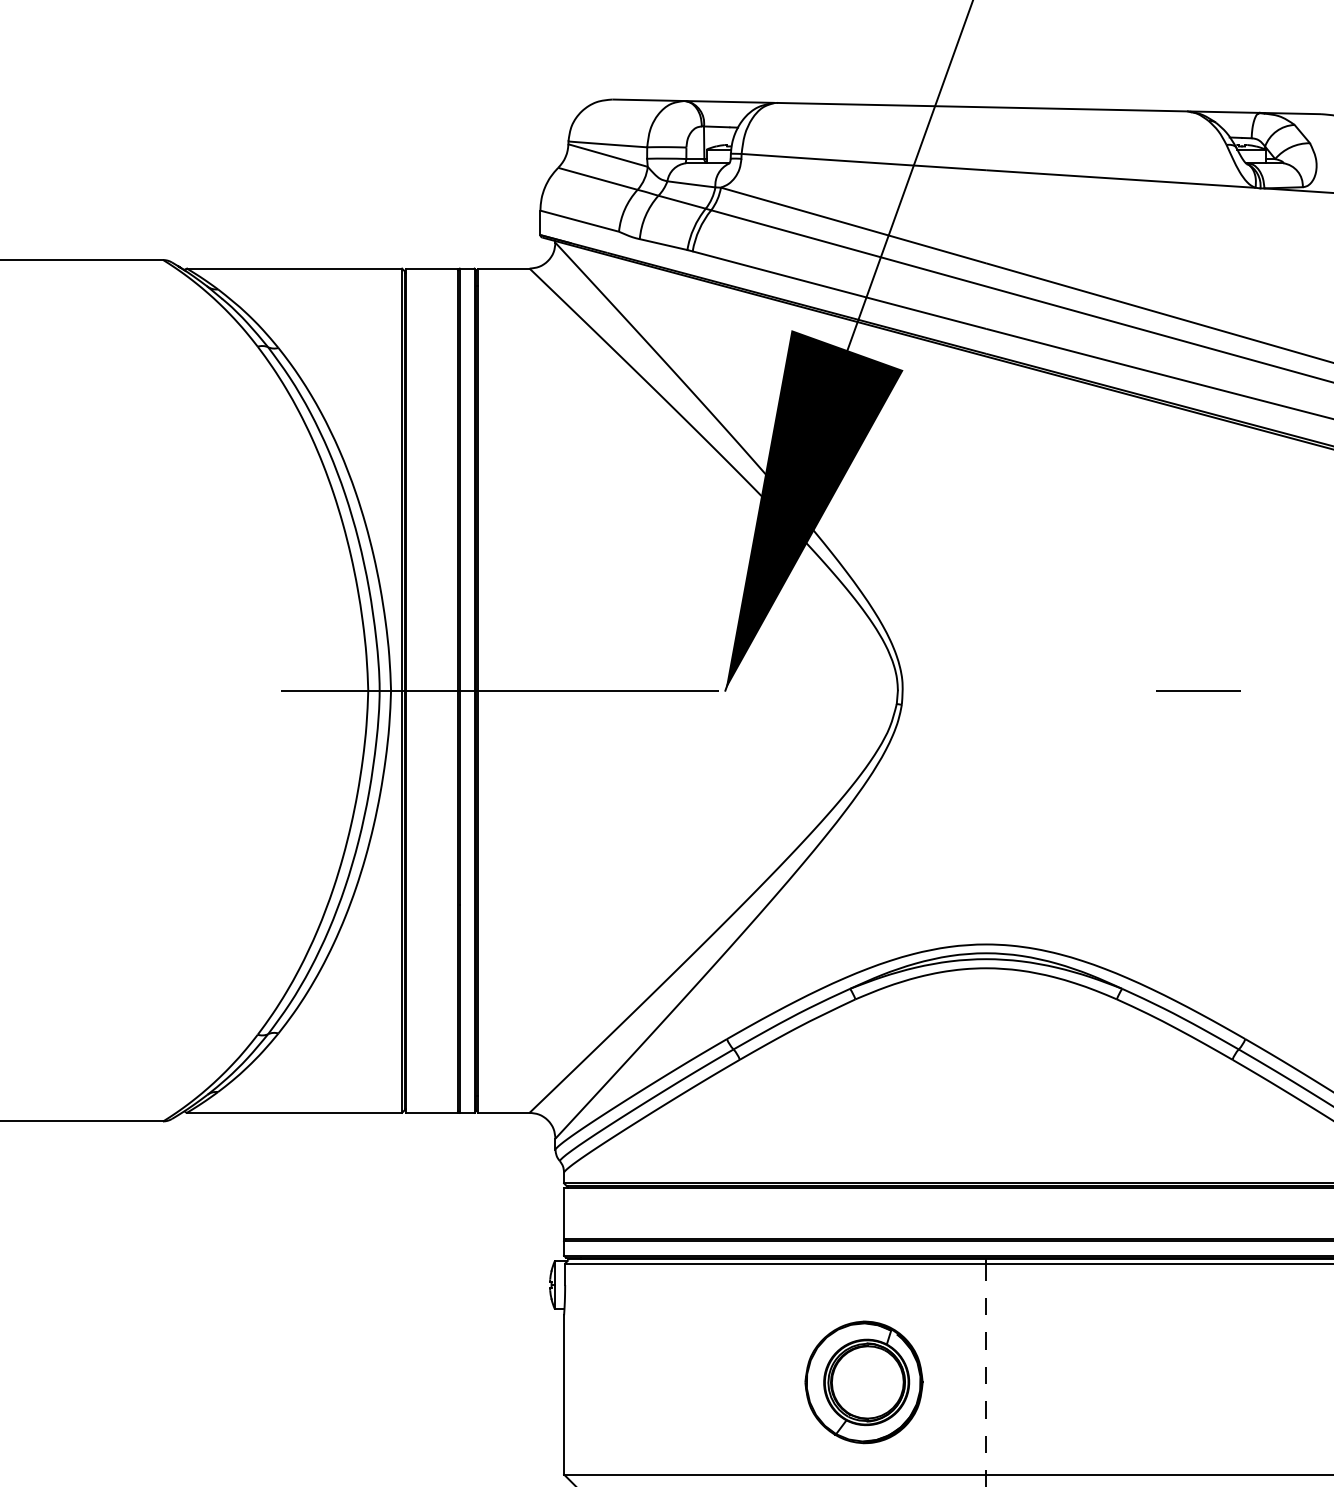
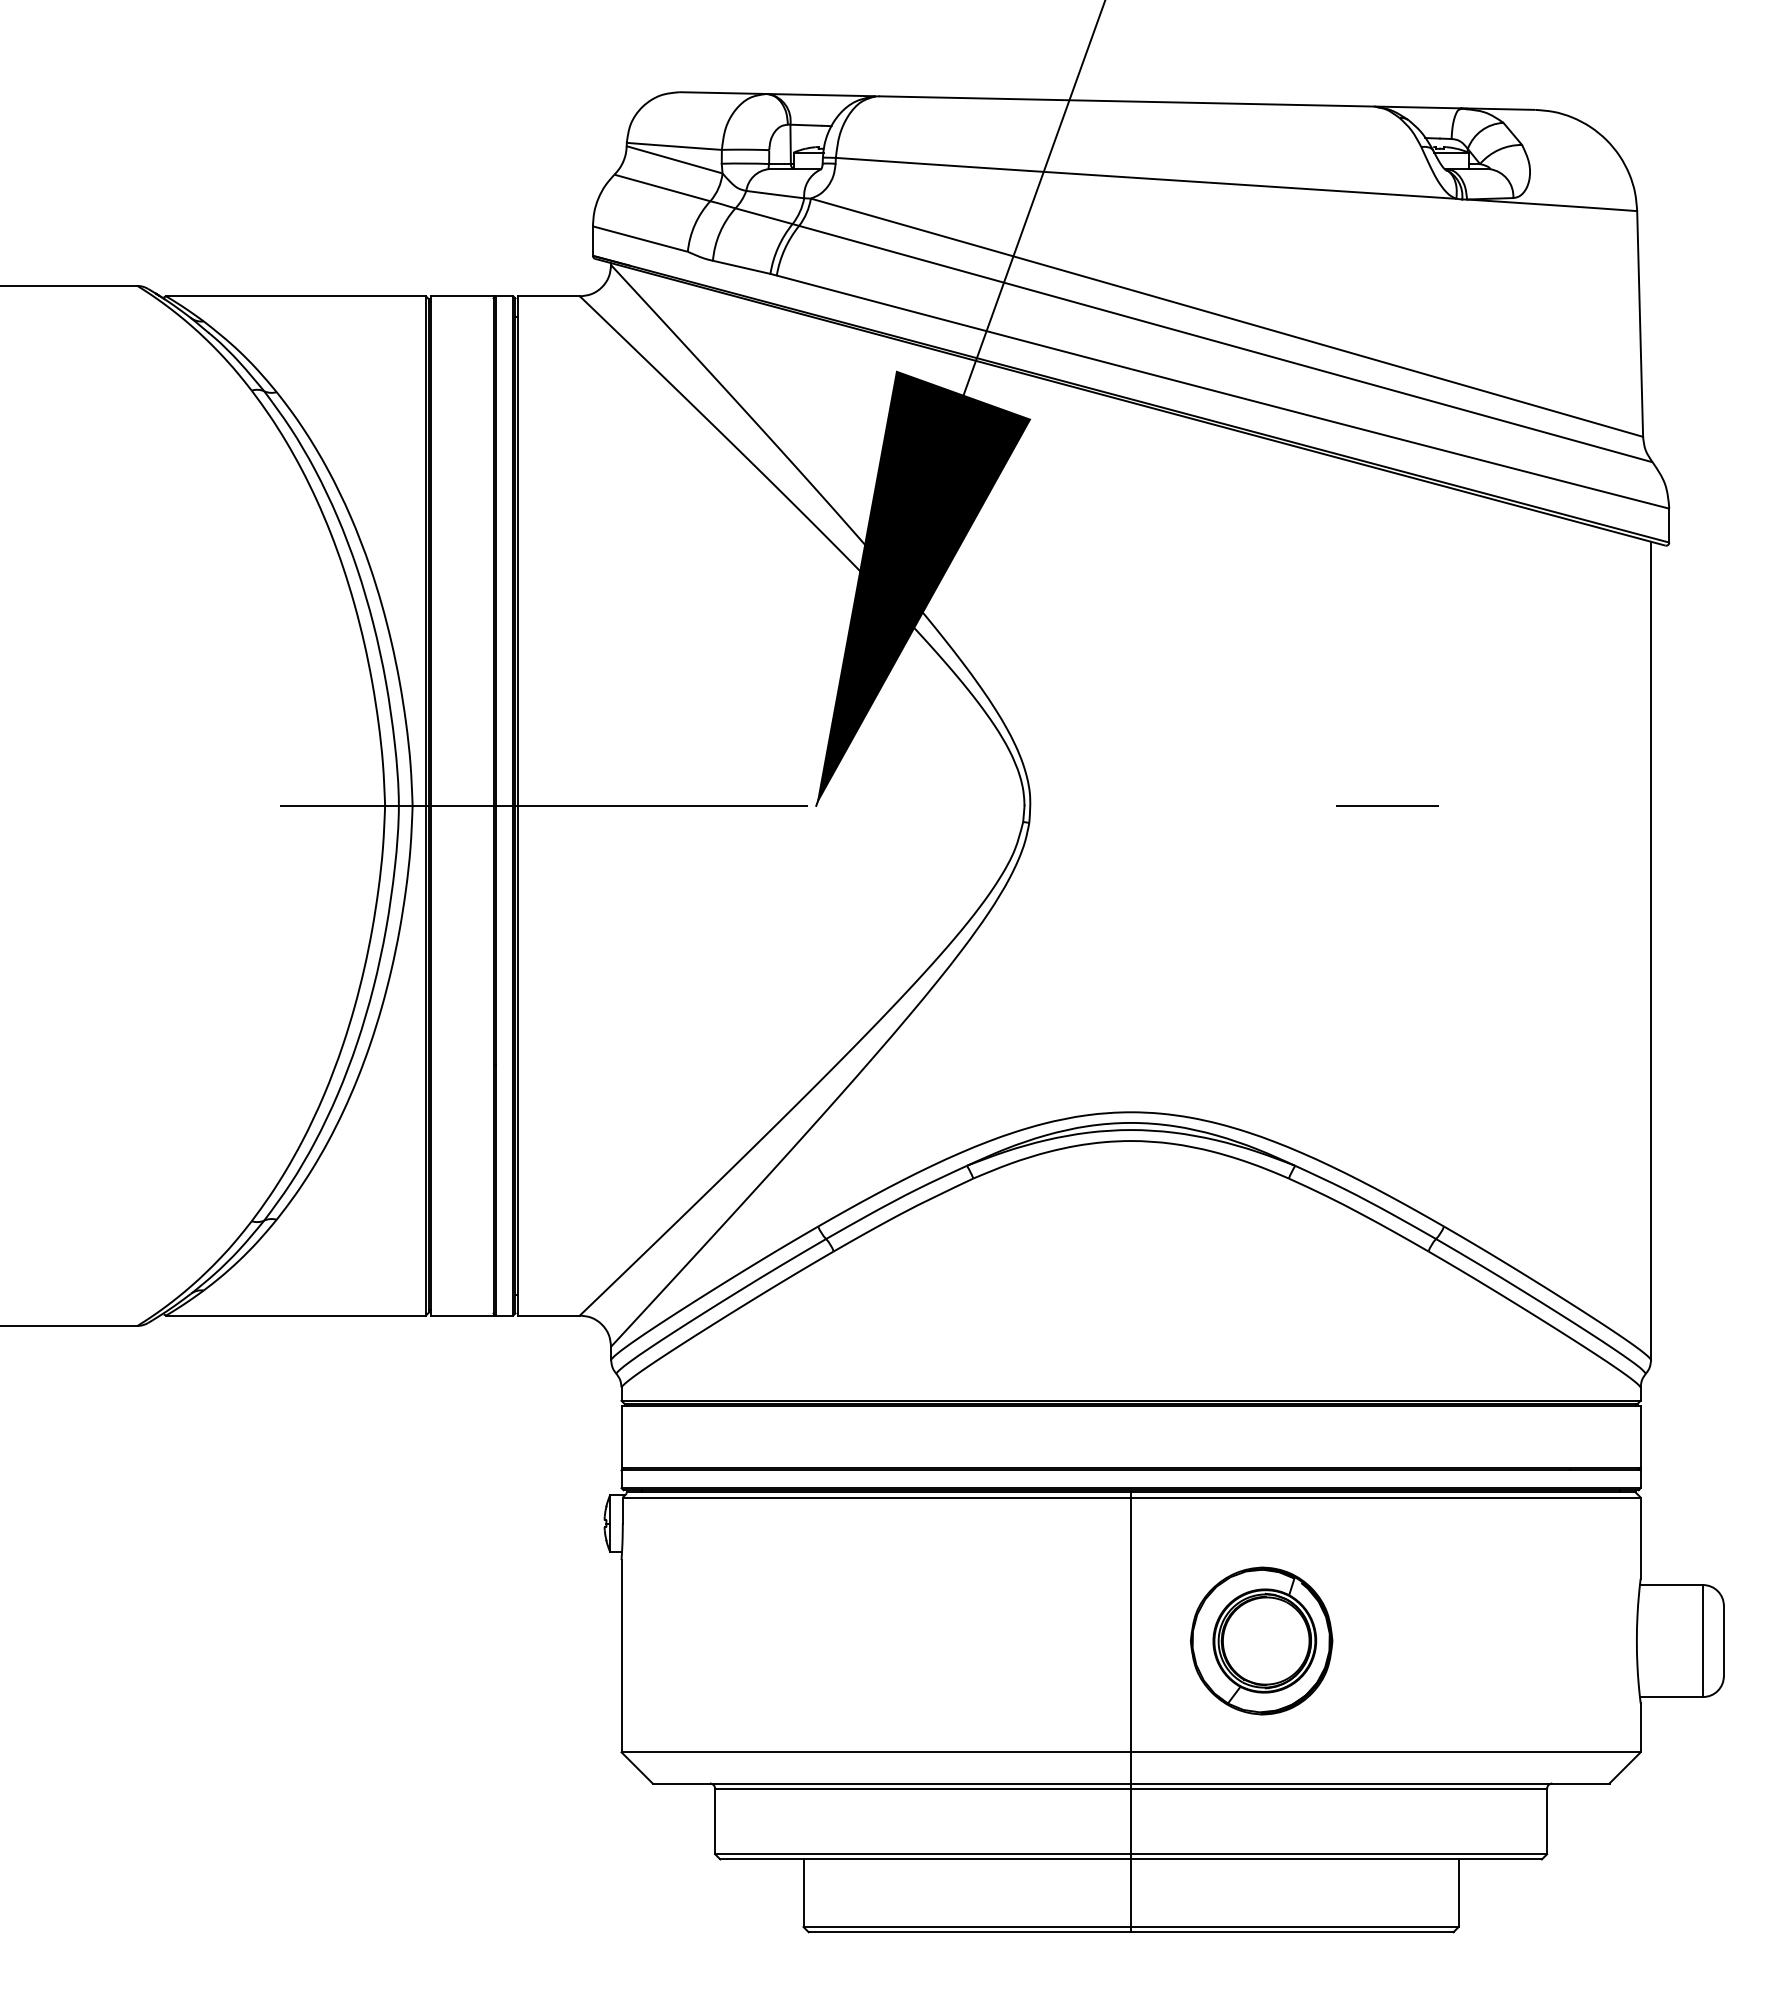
line: (986, 1369) -> (1131, 1625), dashed -> solid
part: (863, 1381) -> (1261, 1640), moved

